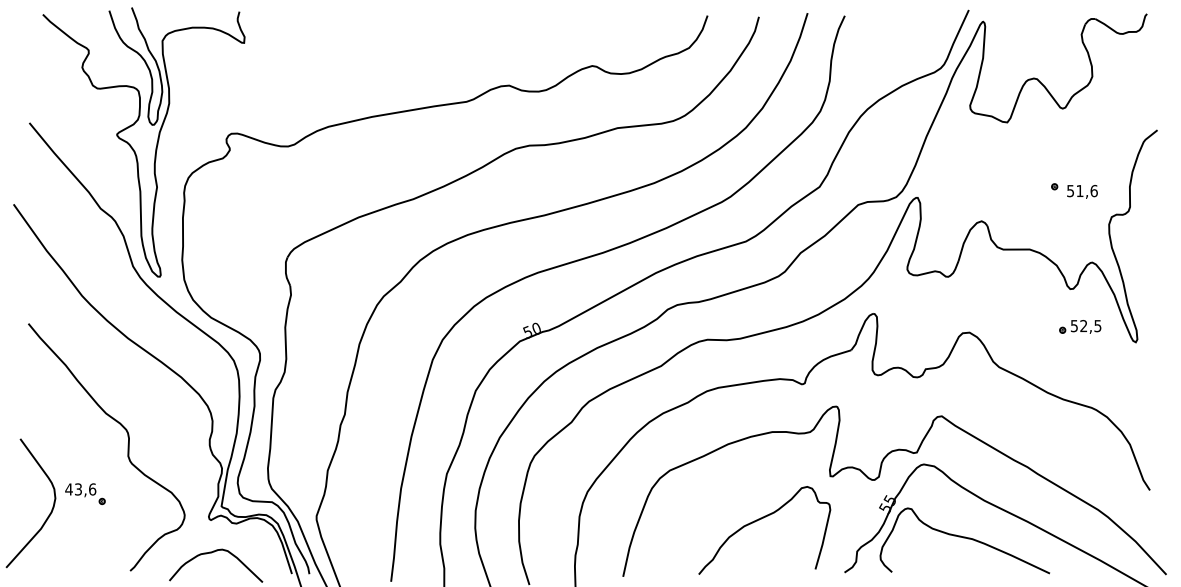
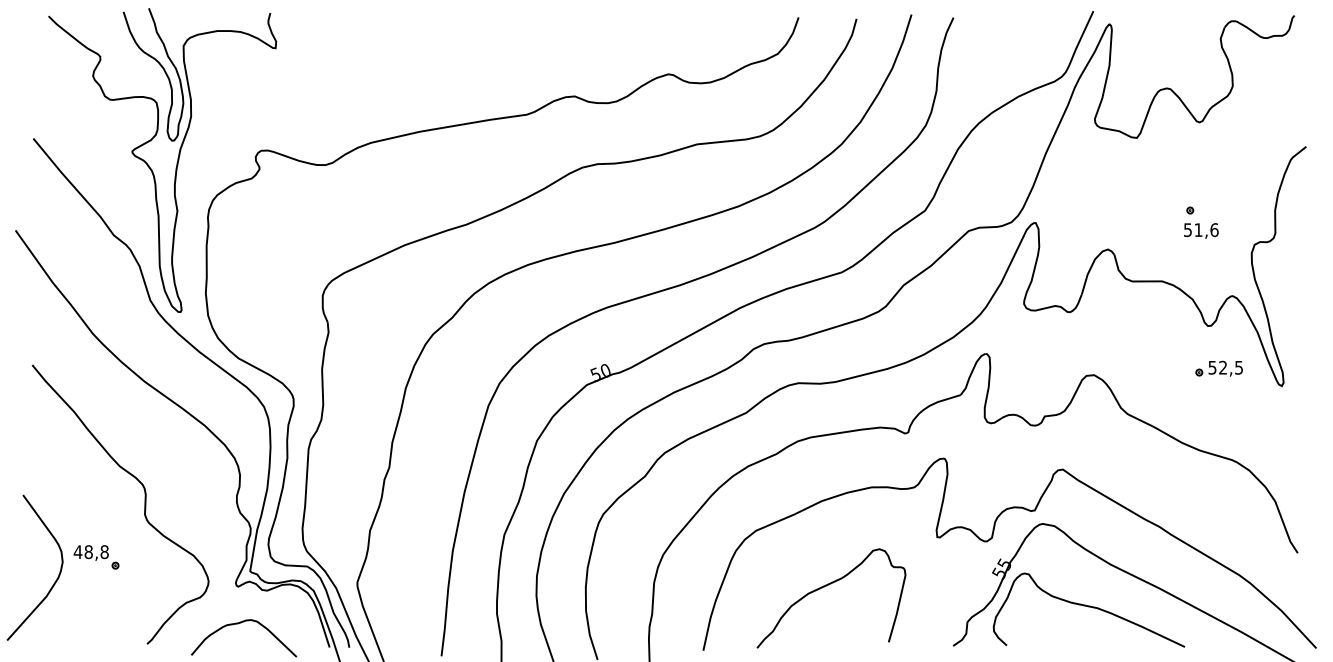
text: (1082, 191) -> (1201, 230), moved
text: (85, 489) -> (96, 552), 43,6 -> 48,8
curve: (759, 520) -> (825, 587), moved

